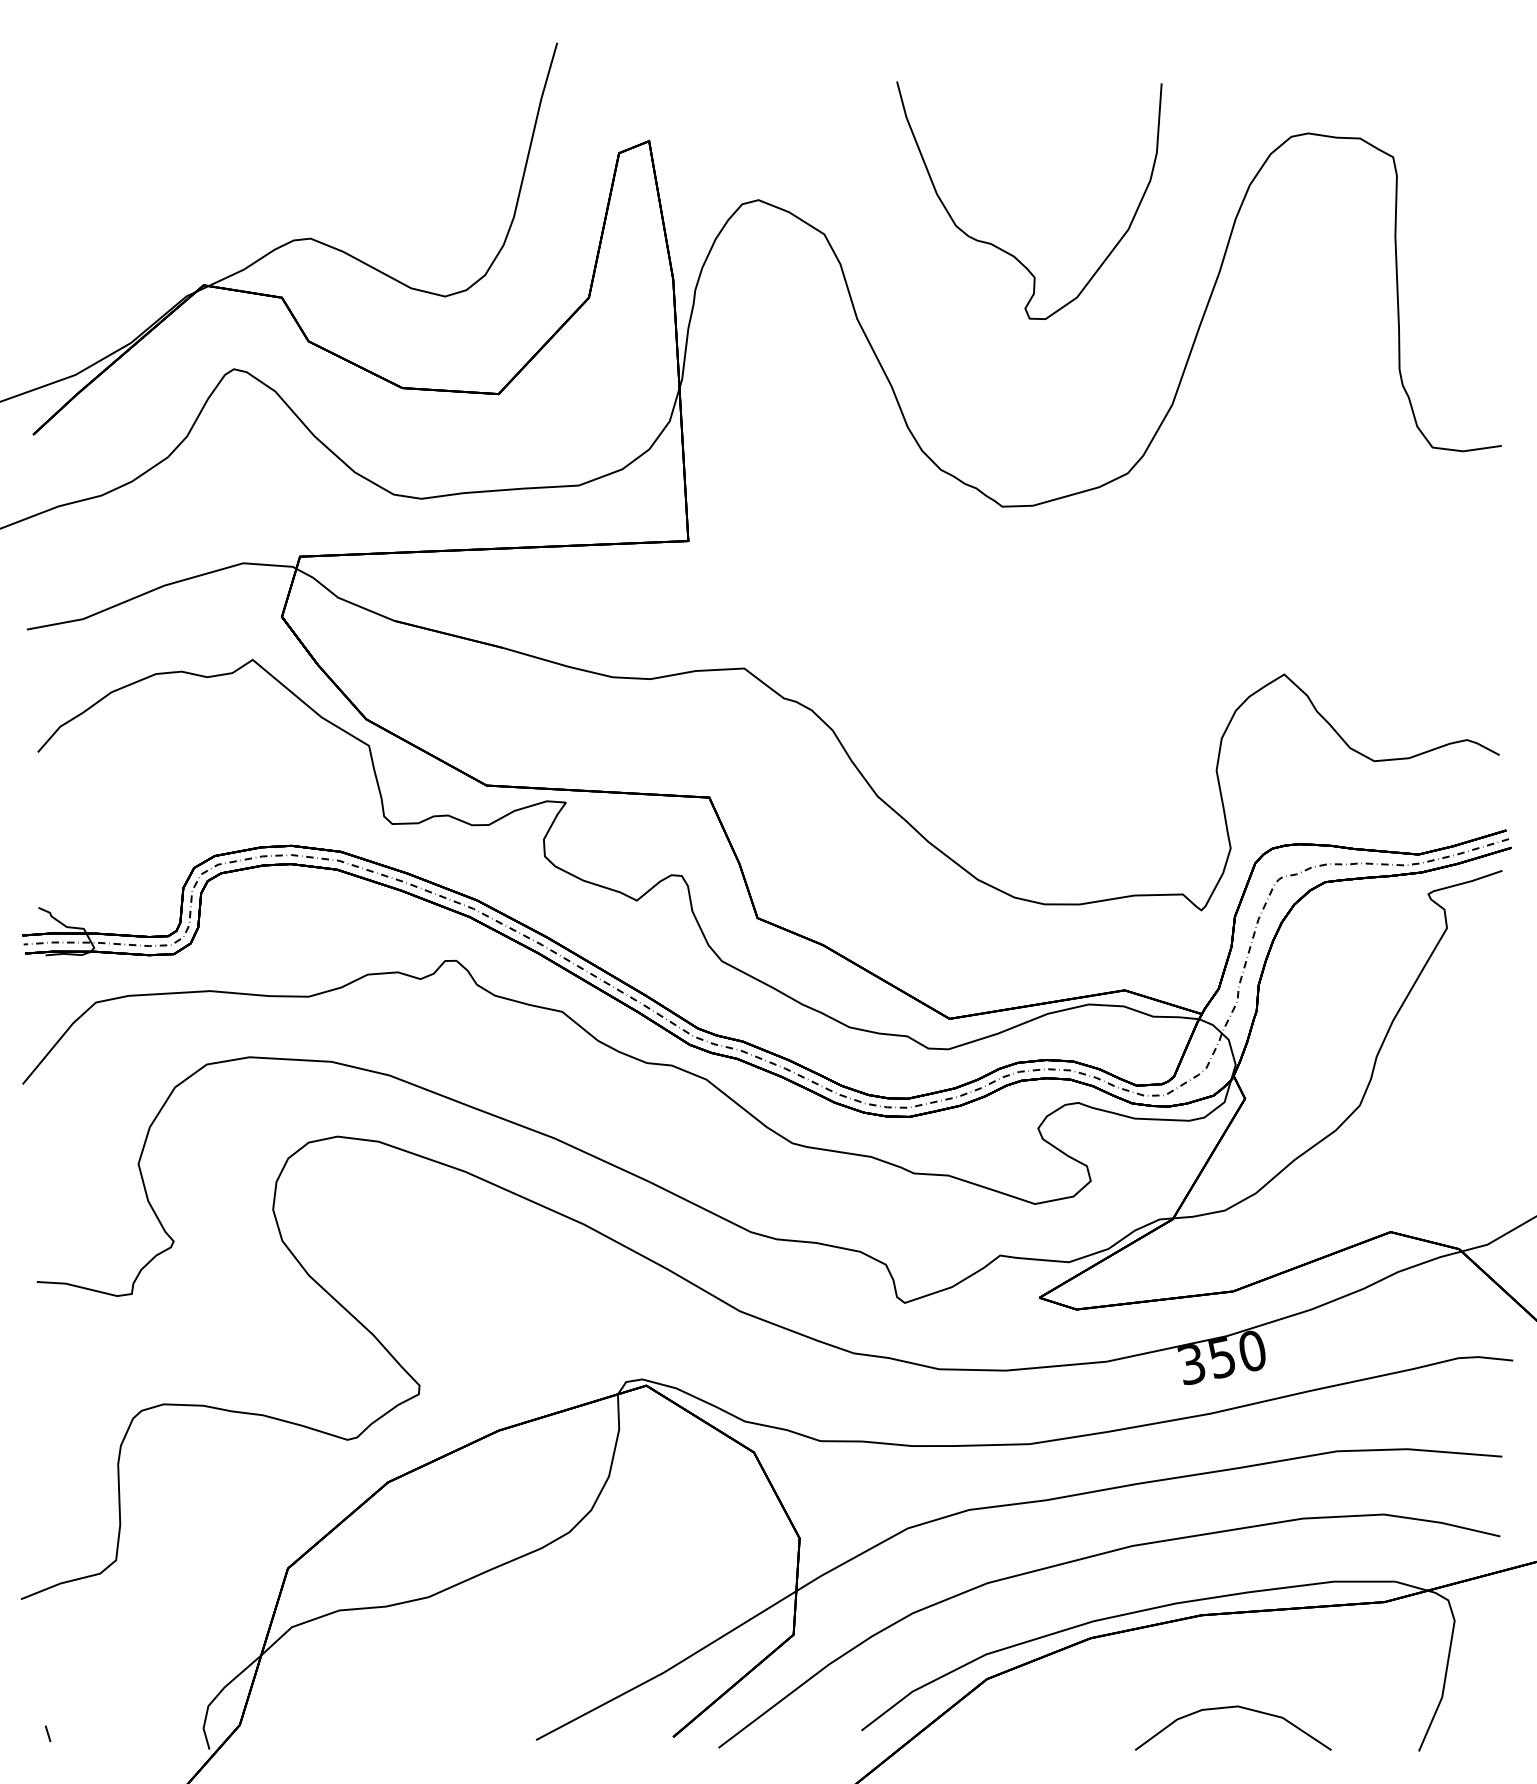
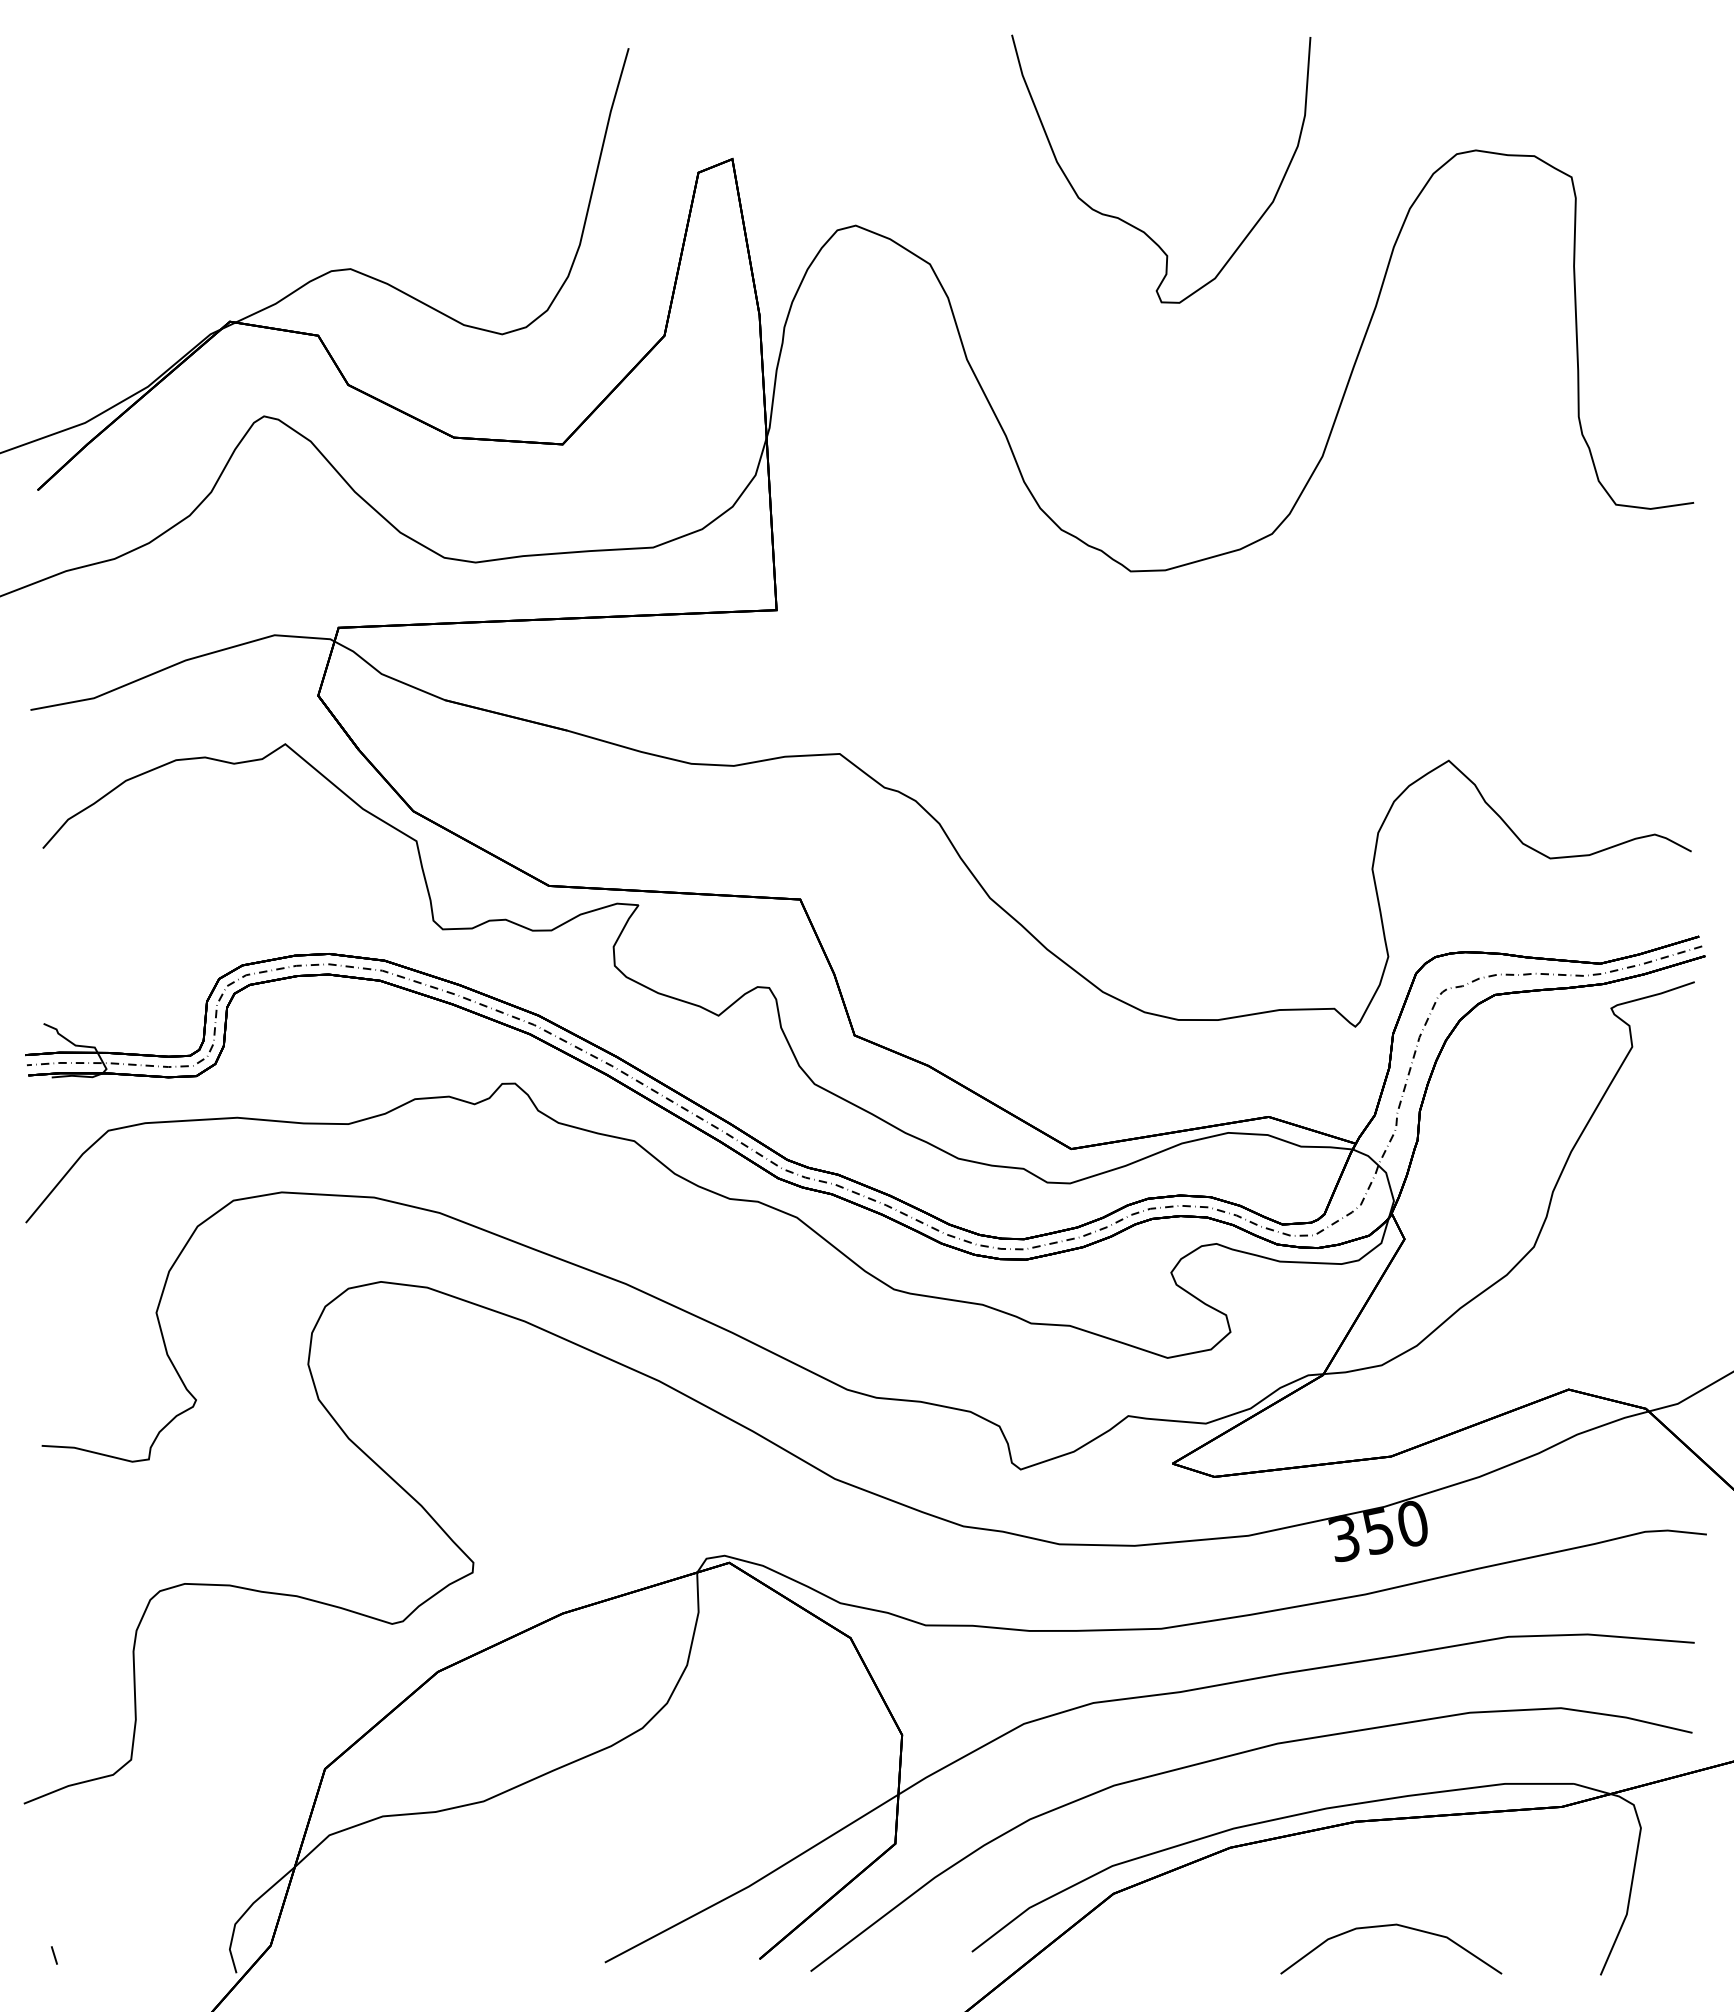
curve: (1002, 248) -> (1130, 223), moved

